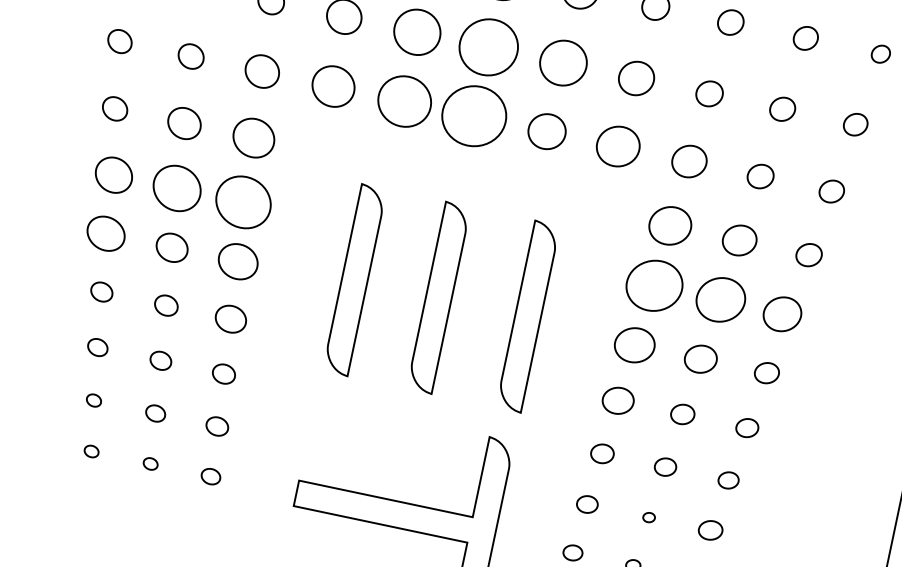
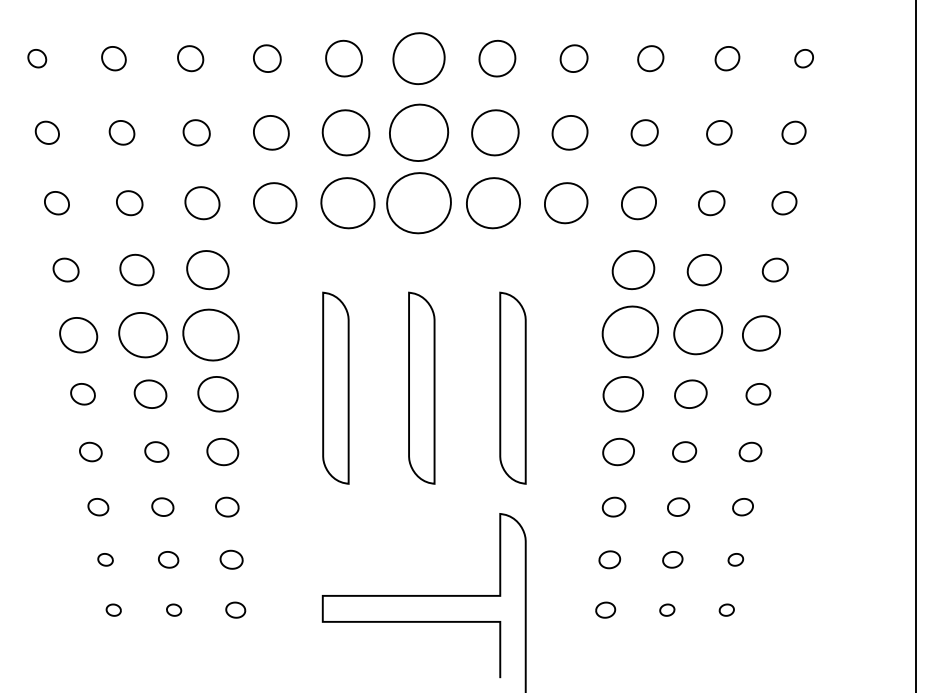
part: (547, 131) -> (493, 203), size x1.43
part: (105, 234) -> (82, 394), size x0.62
part: (648, 517) -> (672, 559), size x1.67
part: (710, 530) -> (735, 559), size x0.62

